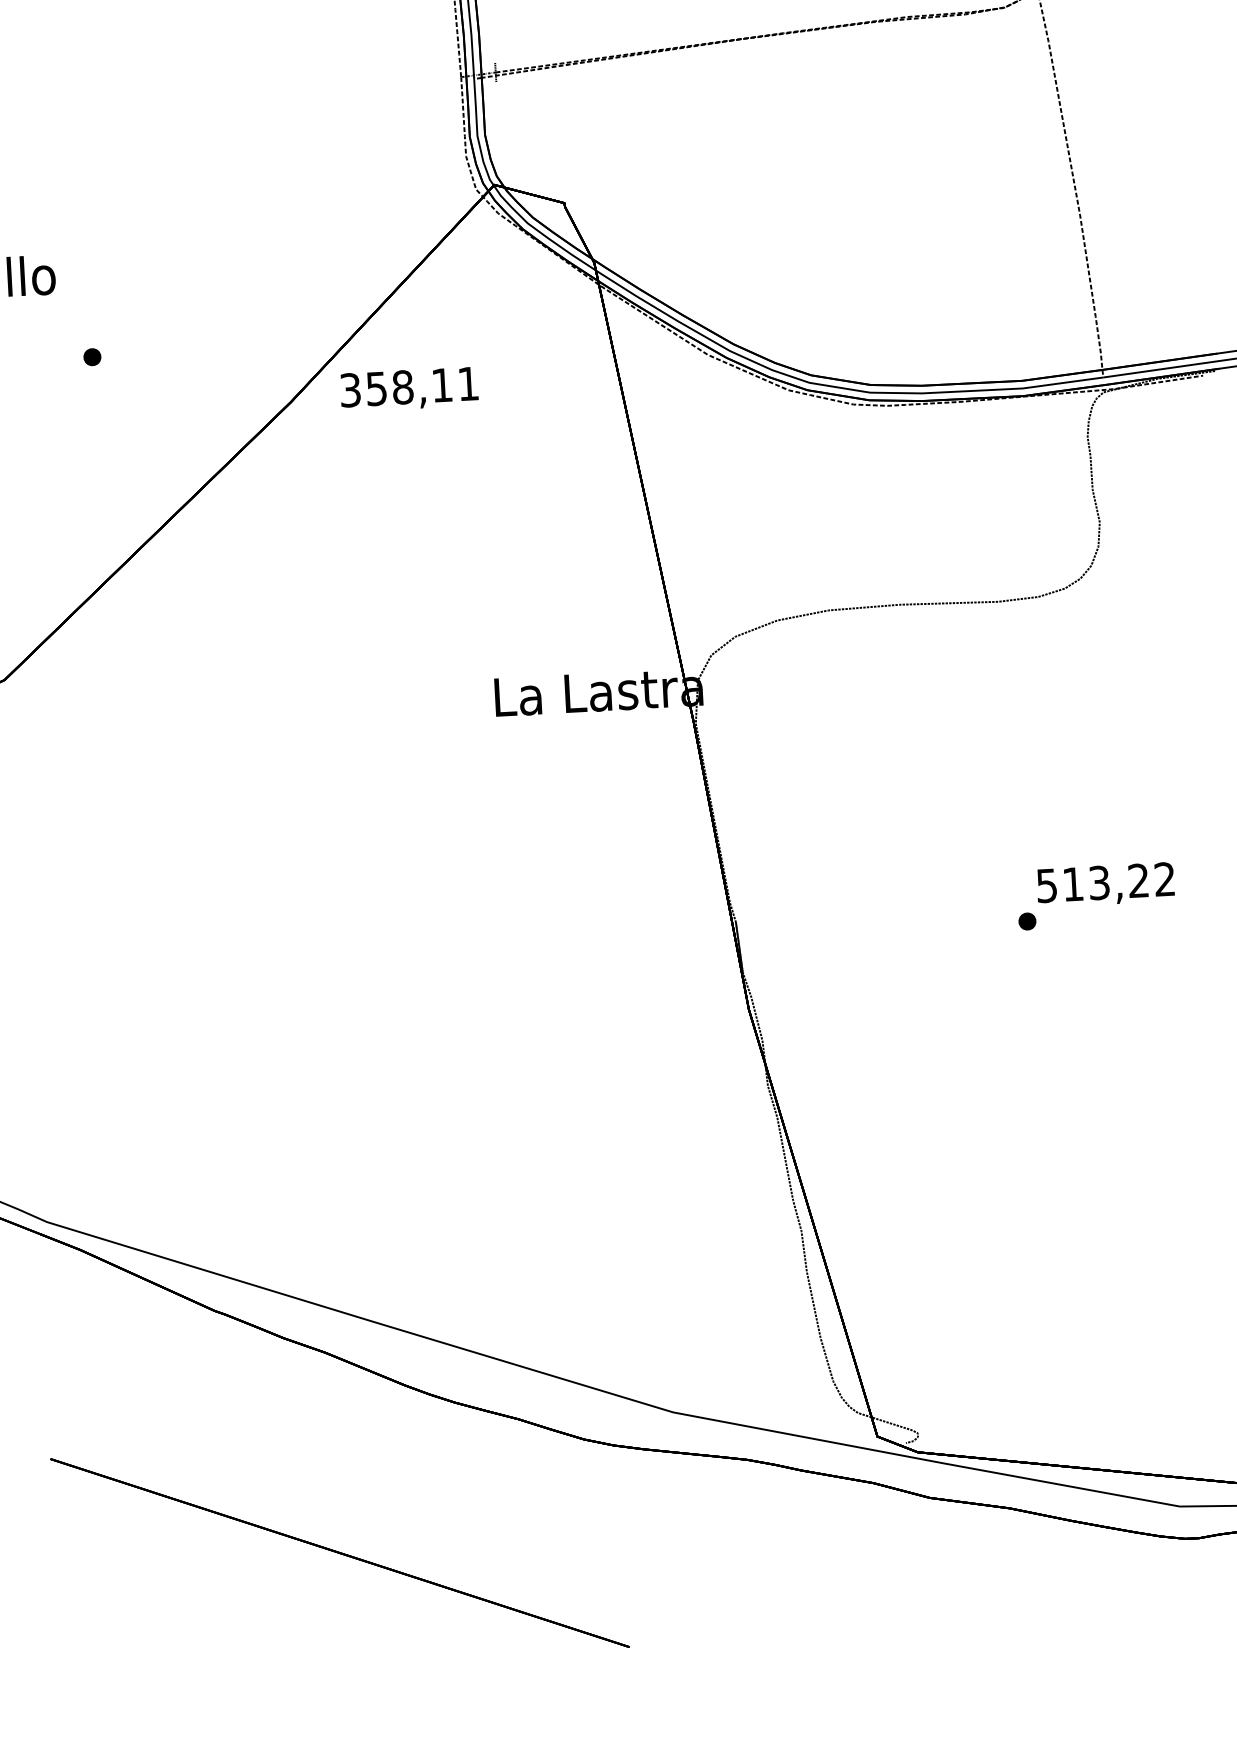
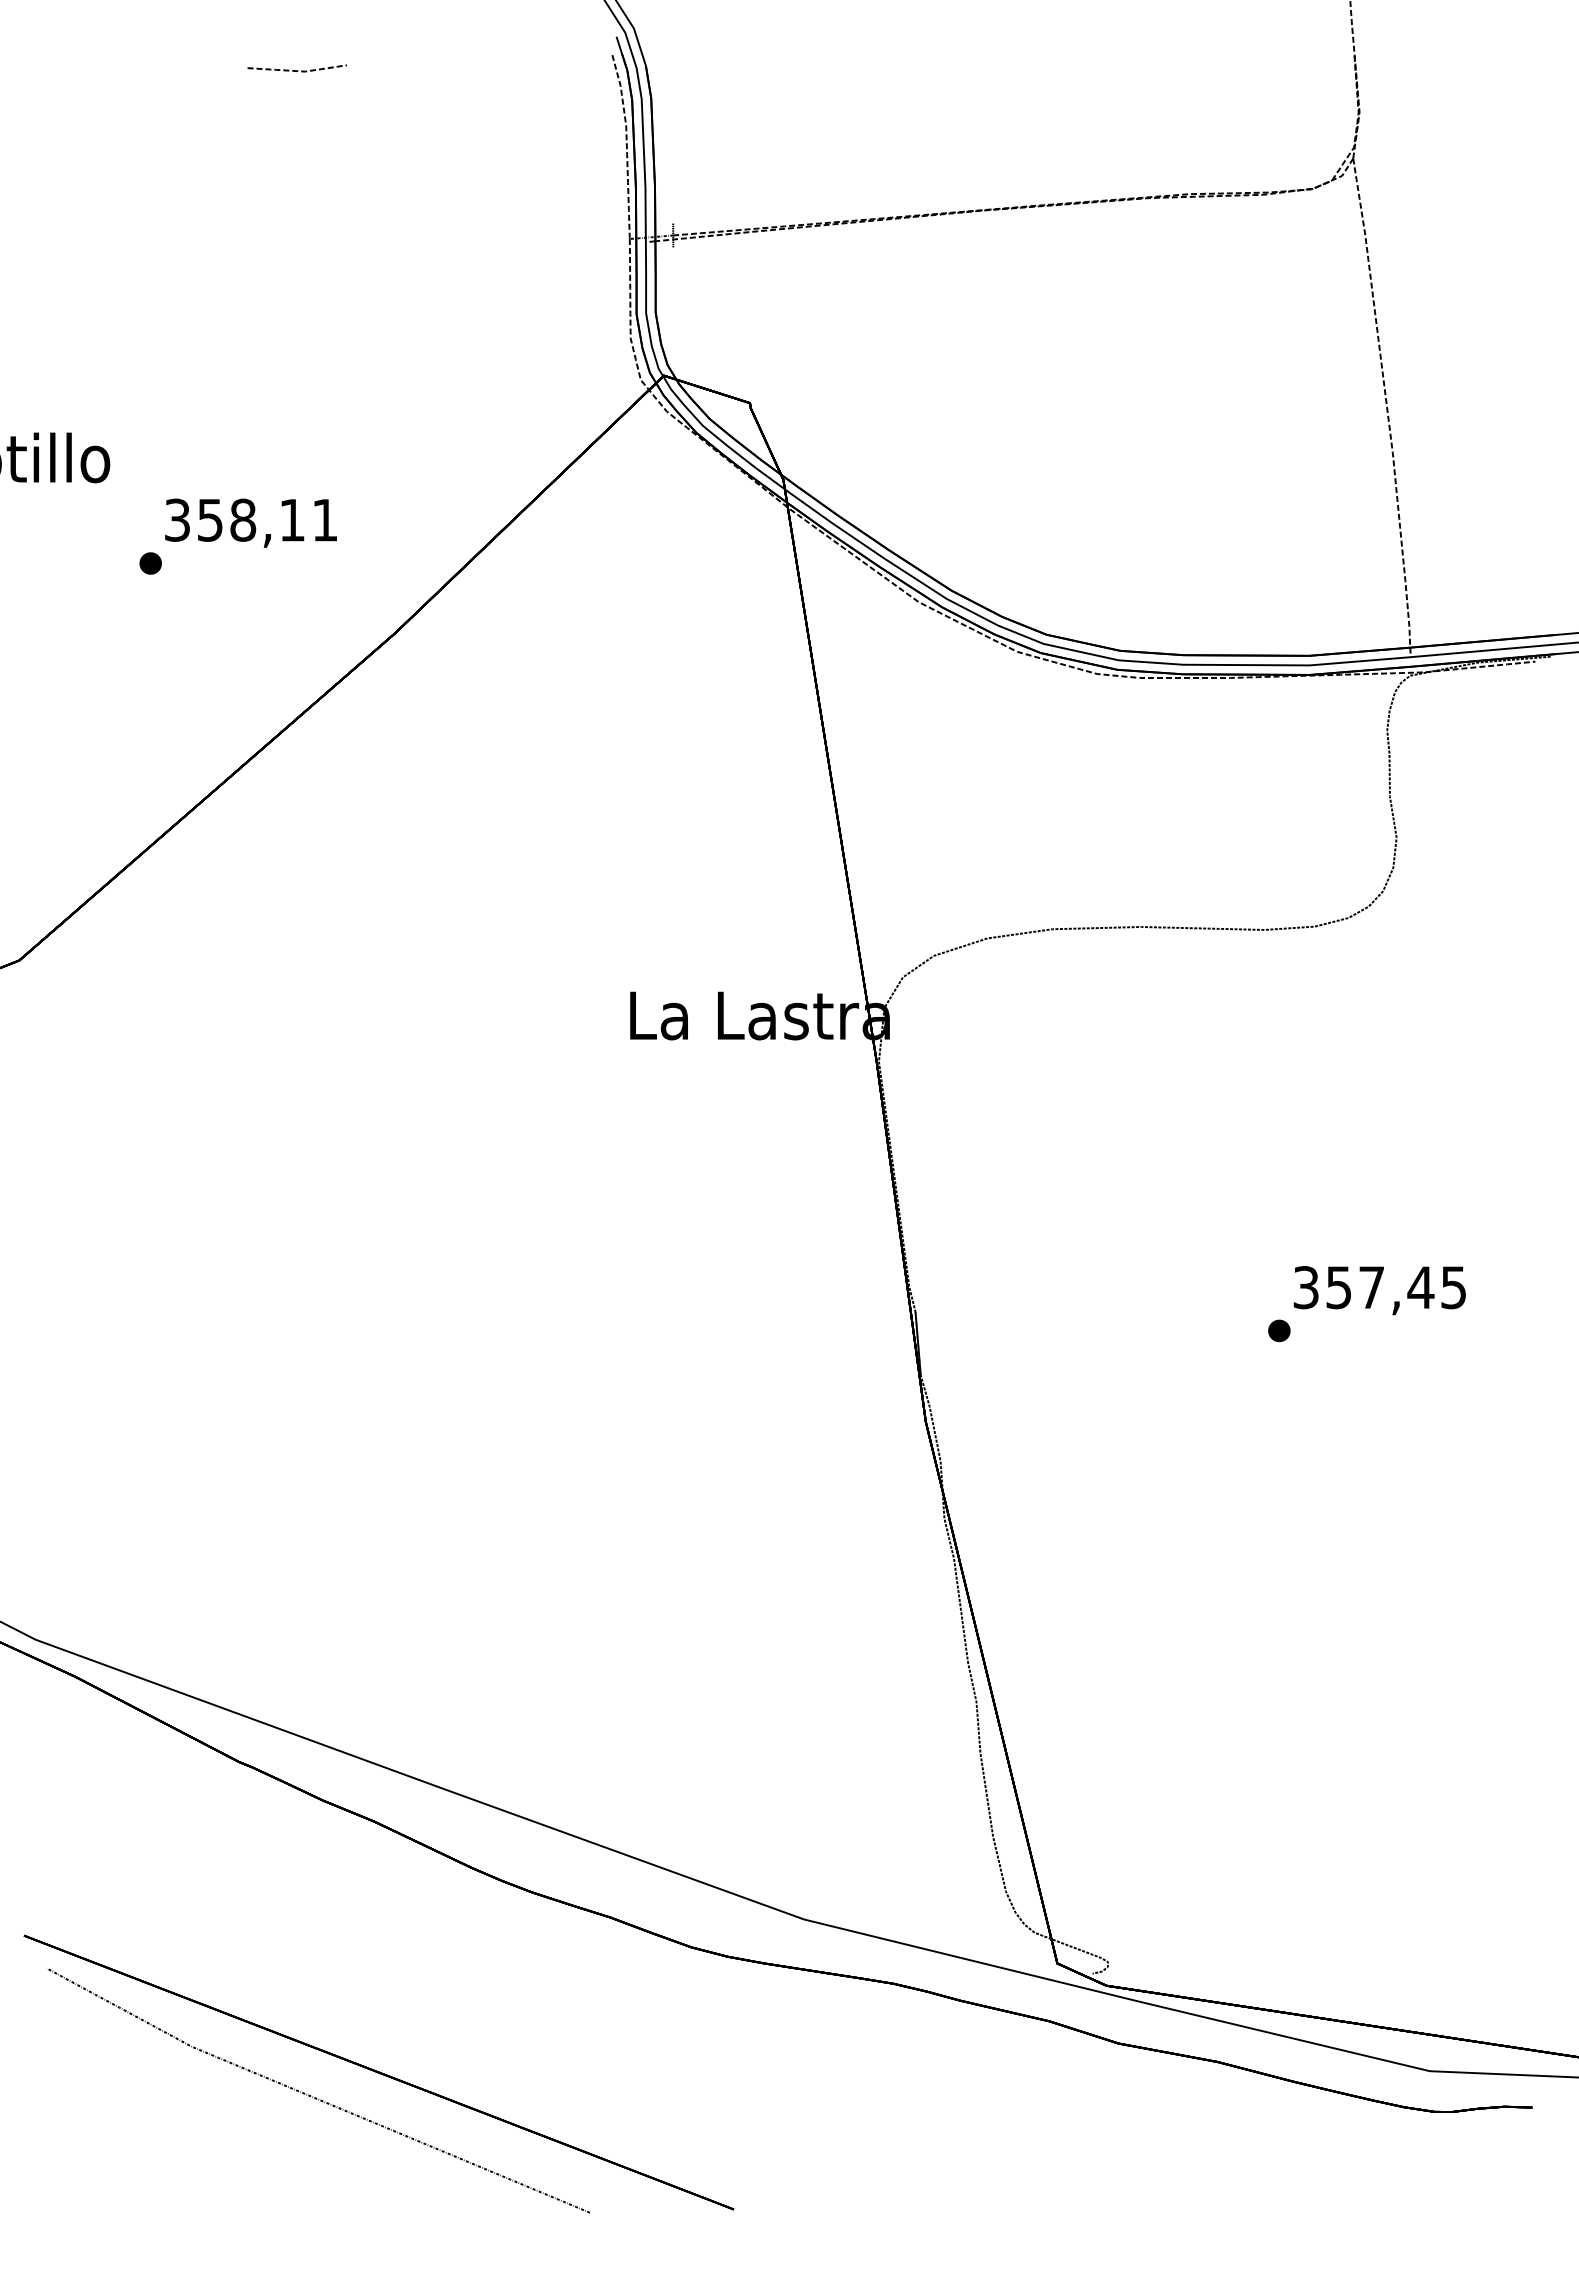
text: (408, 388) -> (250, 522), moved
text: (1105, 882) -> (1379, 1287), 513,22 -> 357,45
curve: (291, 1575) -> (316, 2097), added

